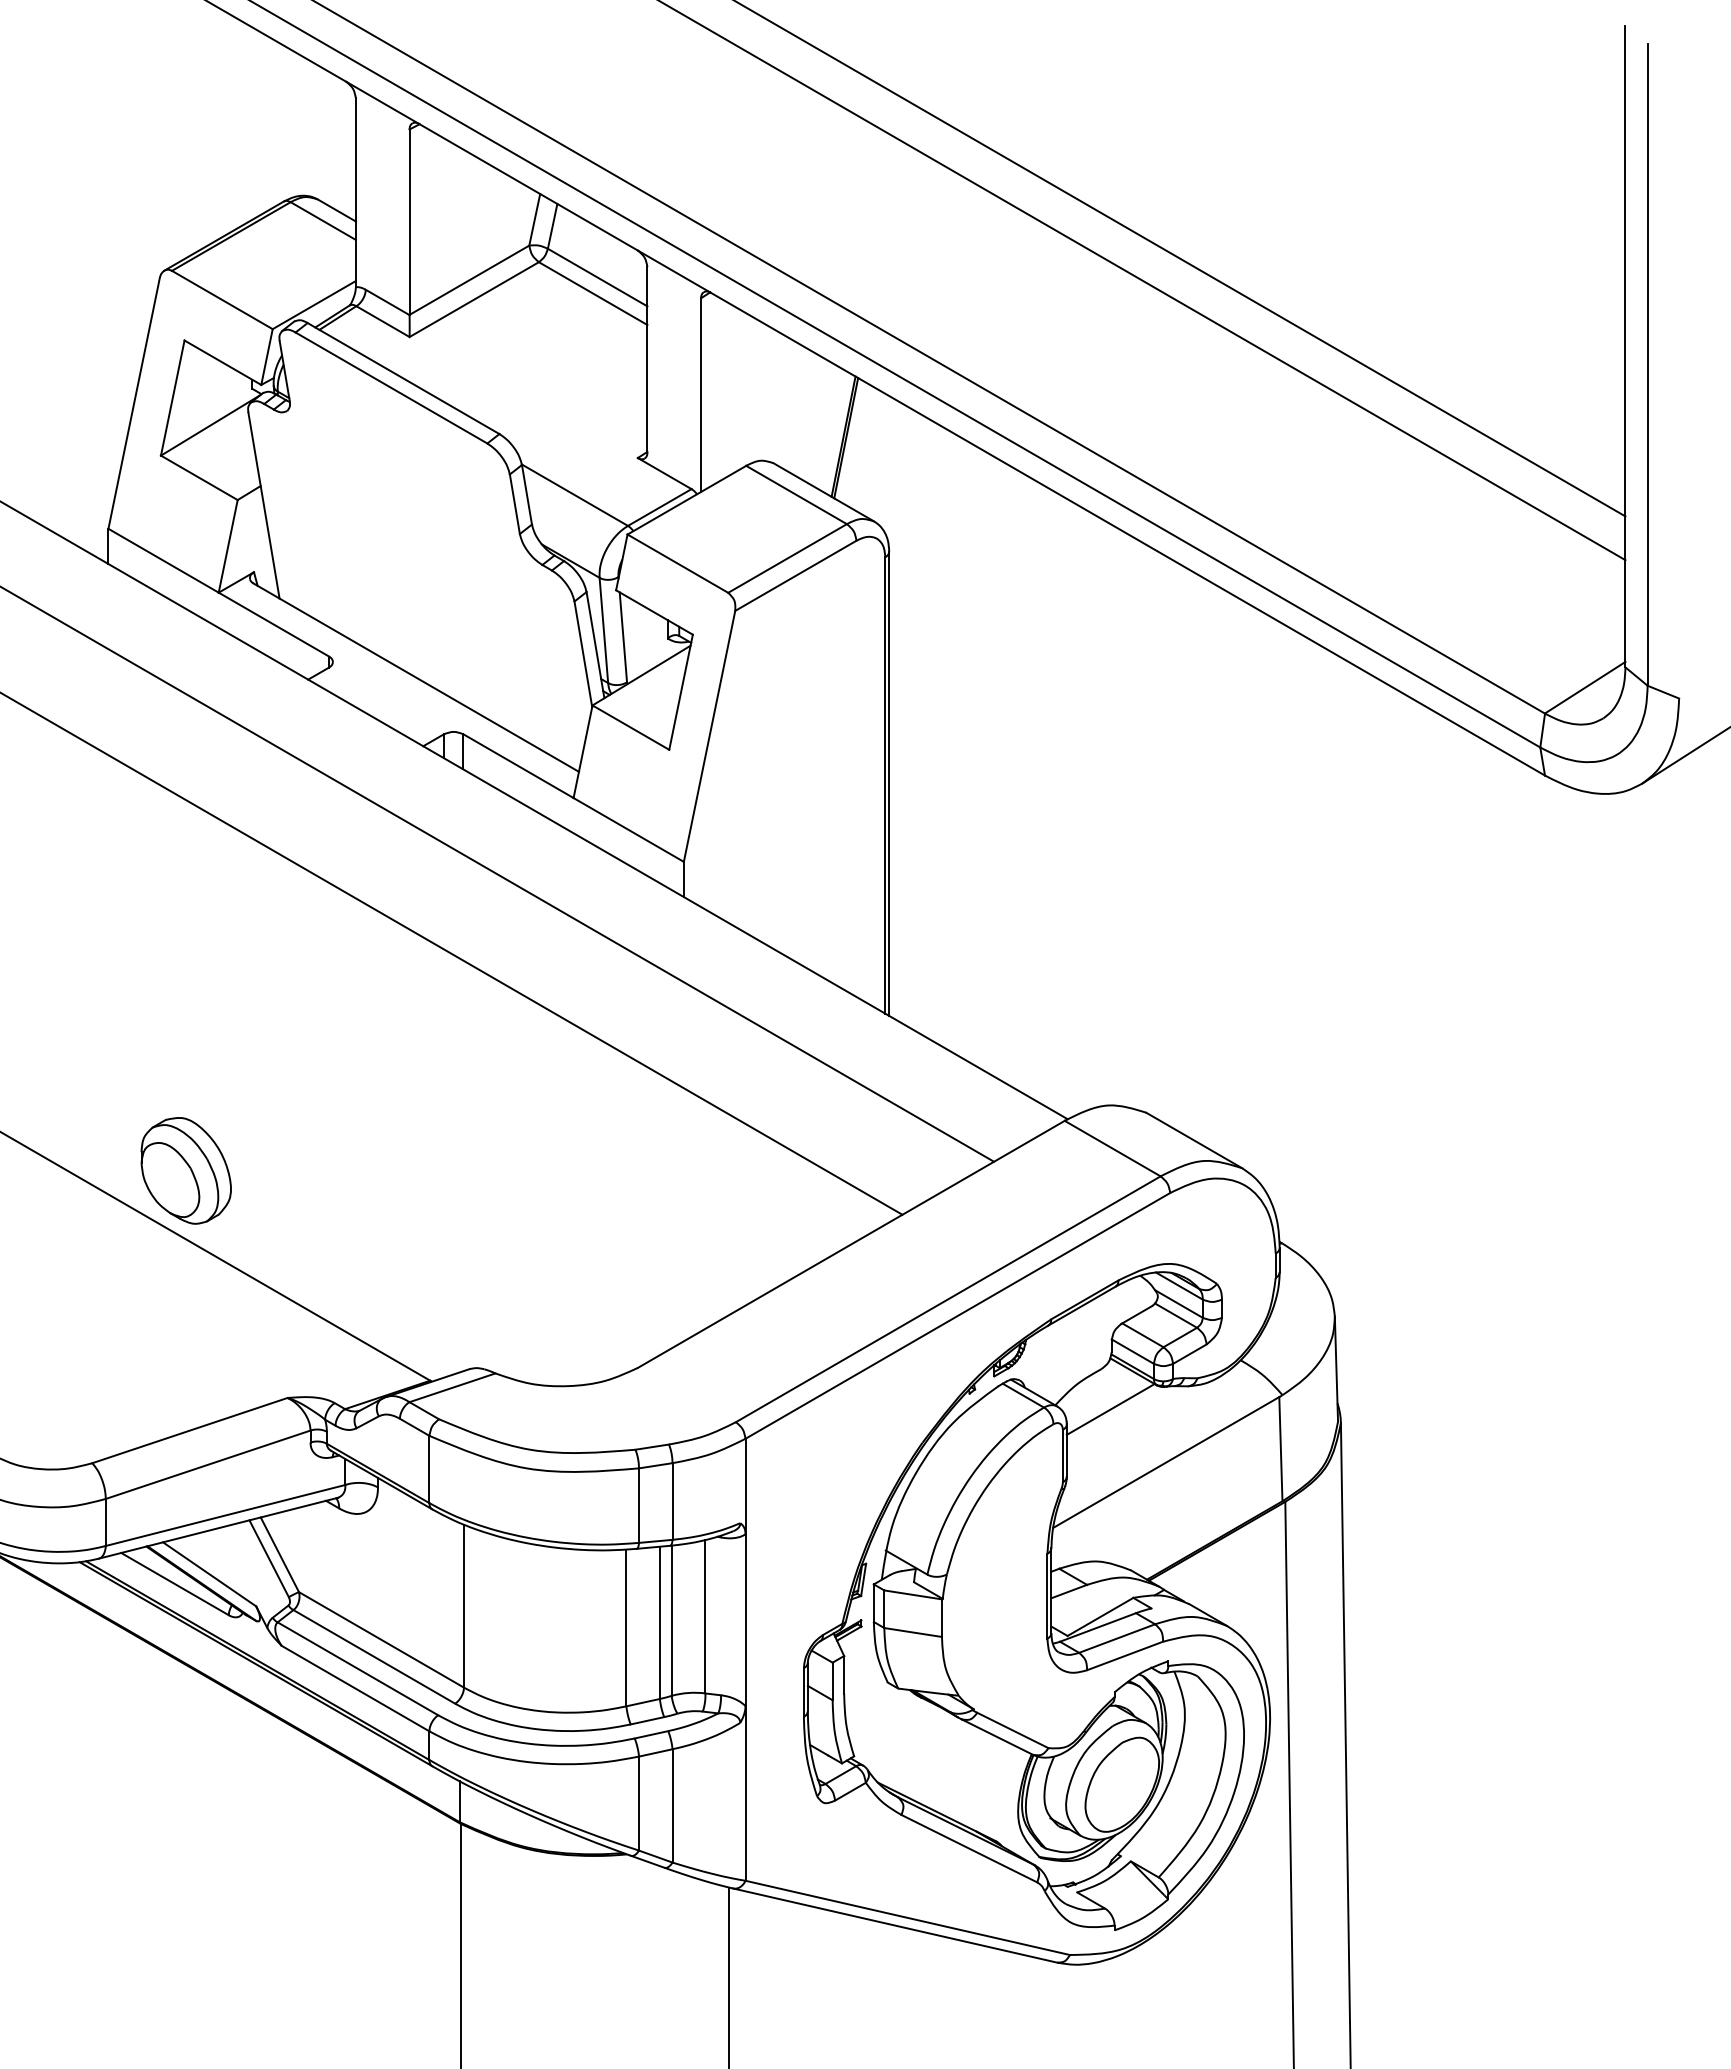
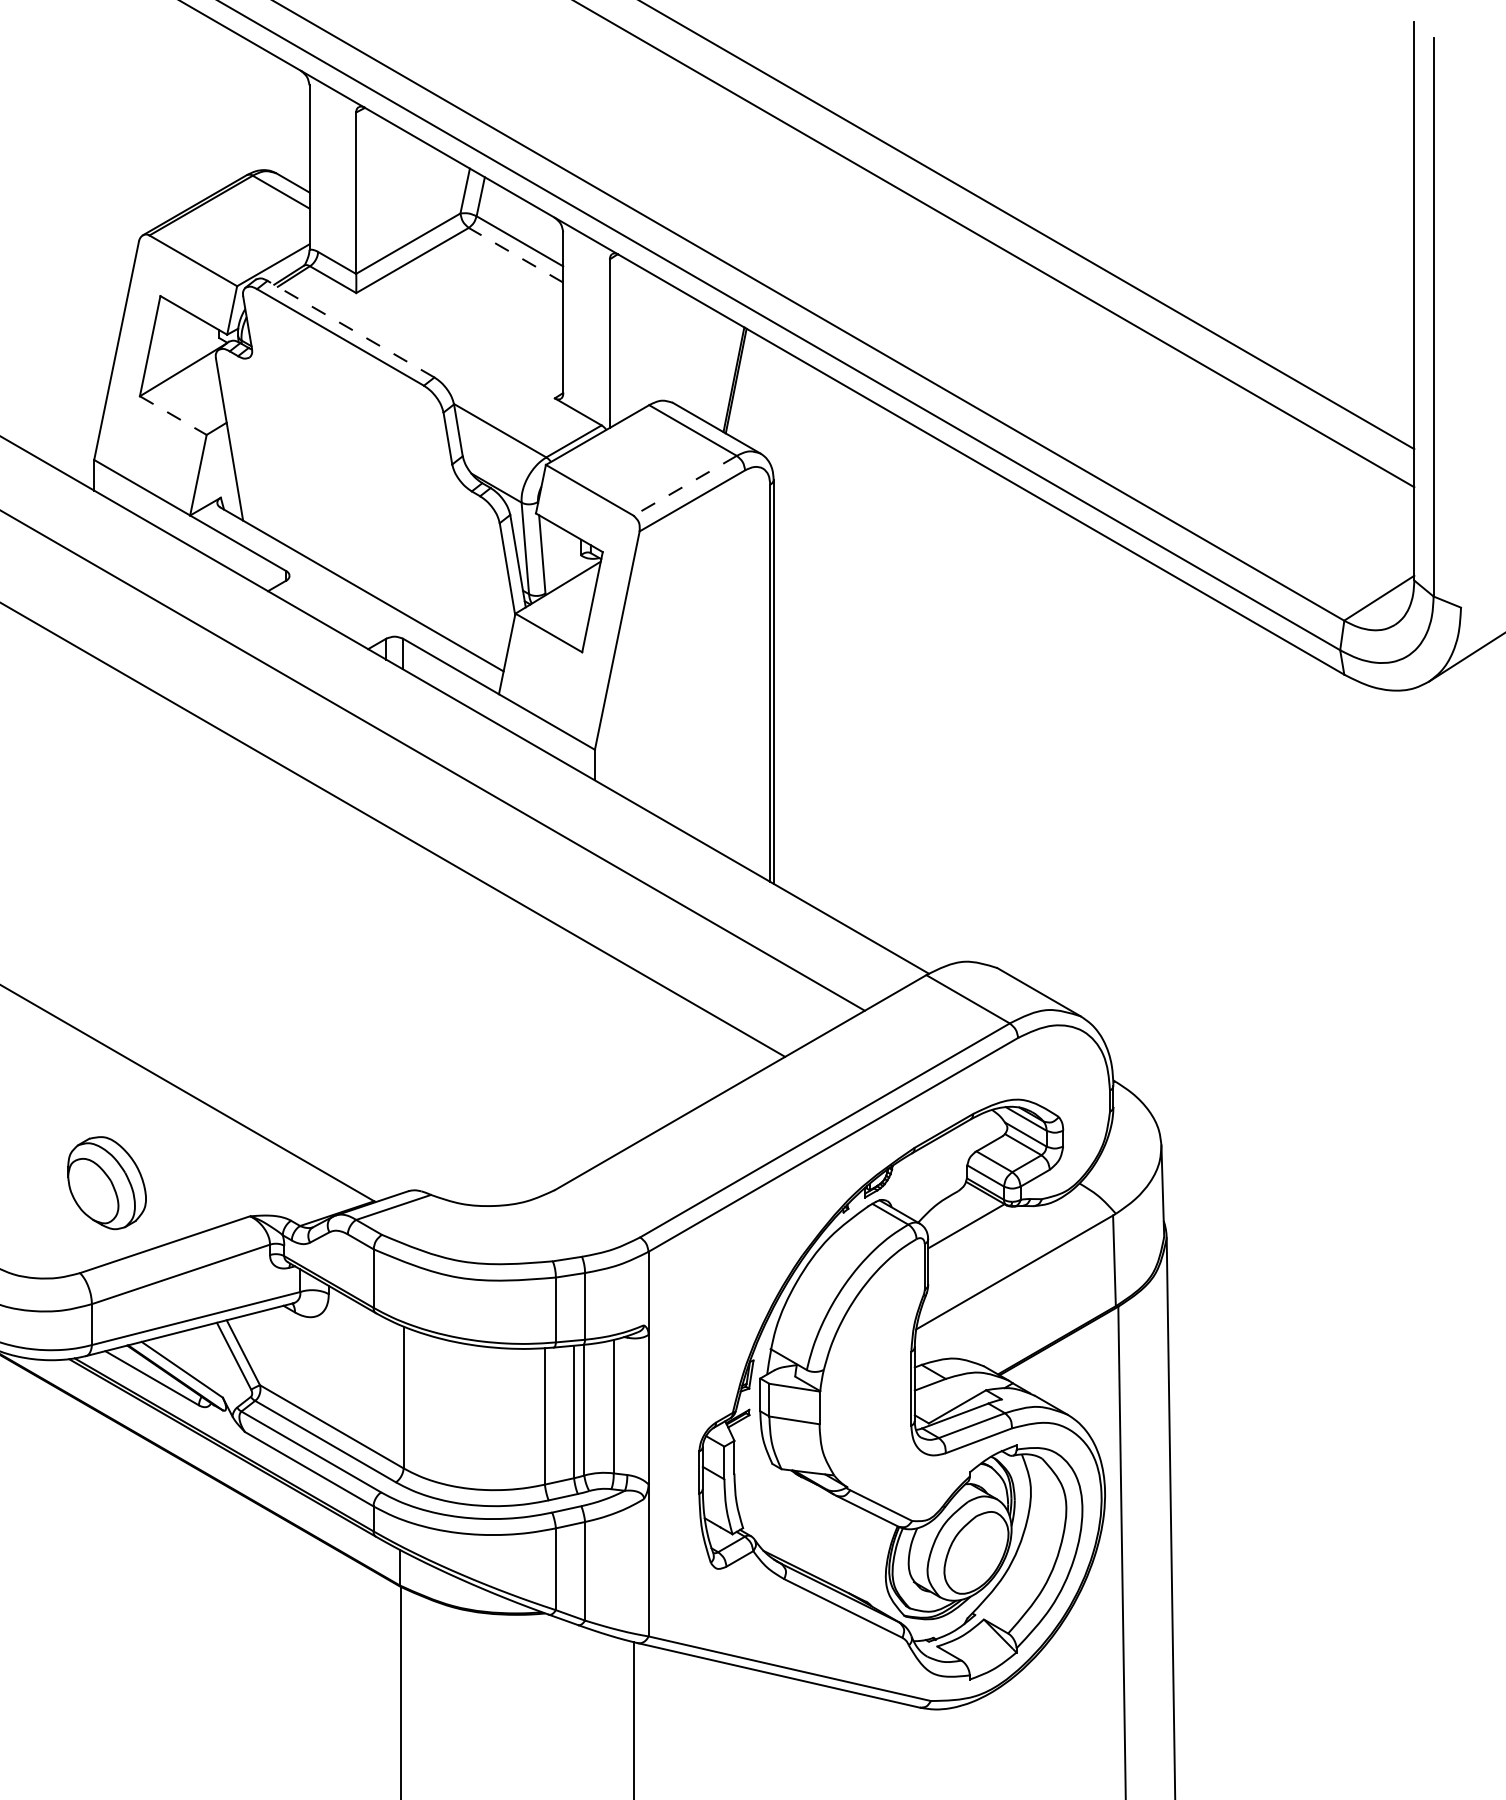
line: (593, 293) -> (516, 255), solid -> dashed
line: (403, 378) -> (350, 329), solid -> dashed
line: (199, 478) -> (173, 416), solid -> dashed
line: (787, 558) -> (685, 485), solid -> dashed
part: (185, 1170) -> (106, 1182), moved

